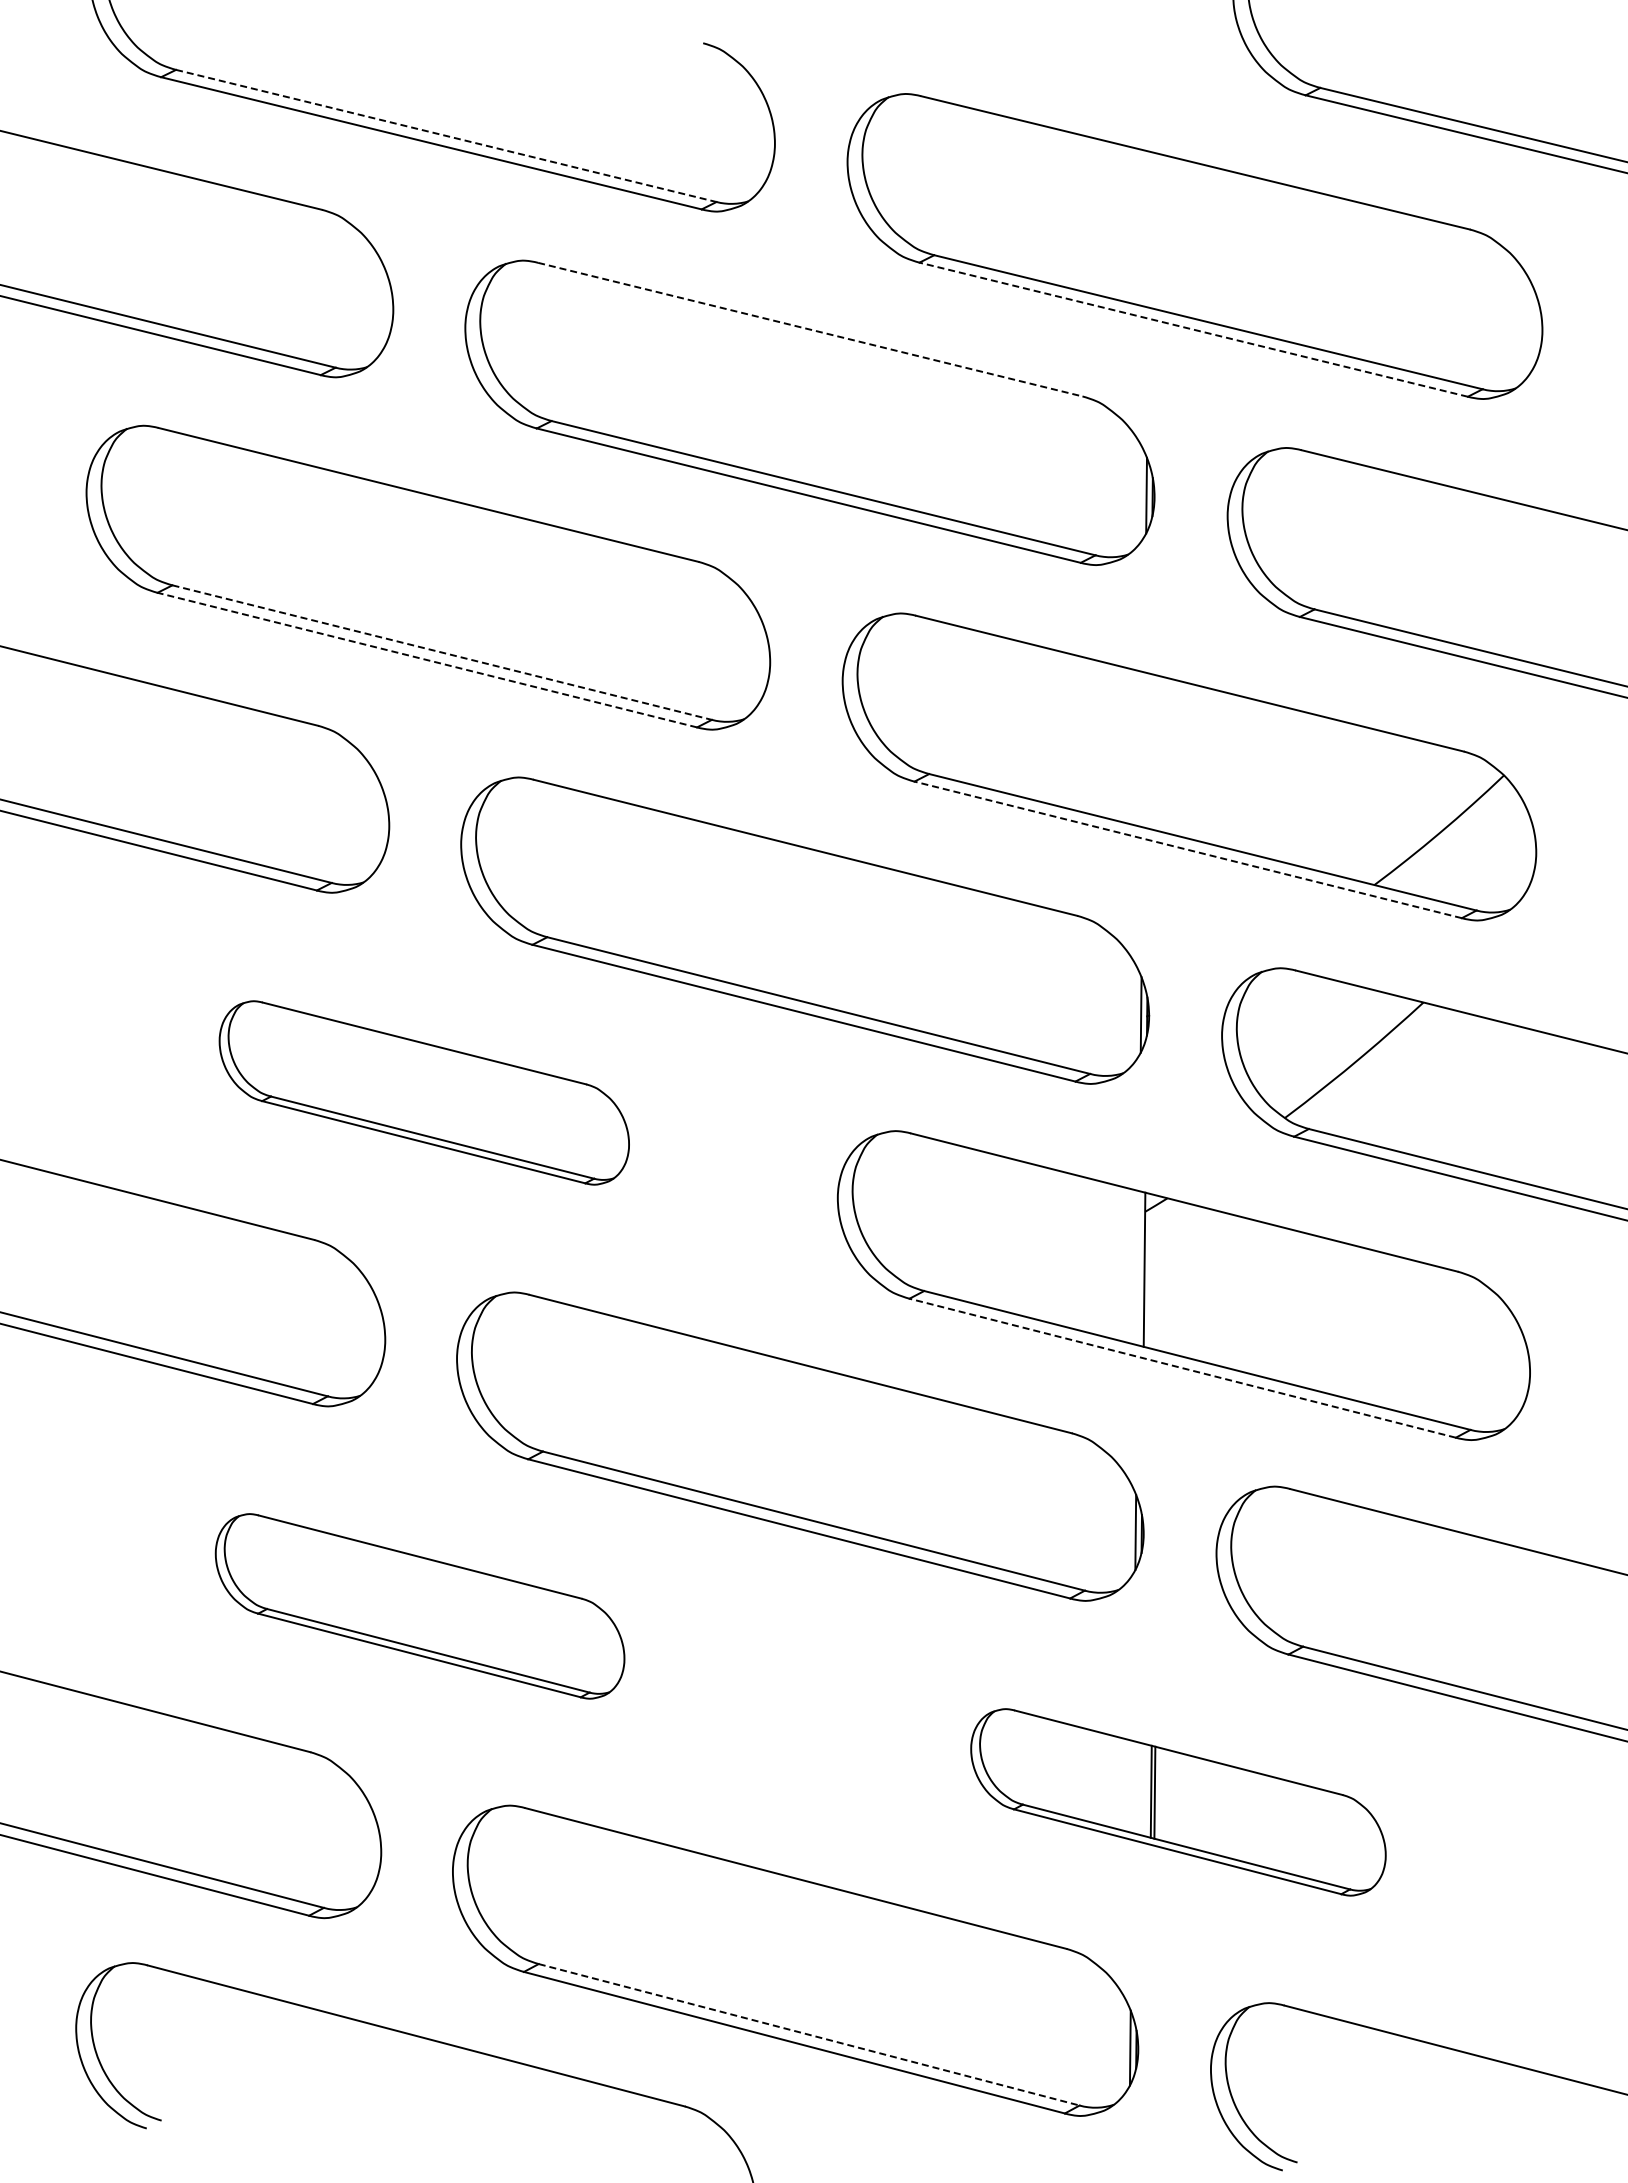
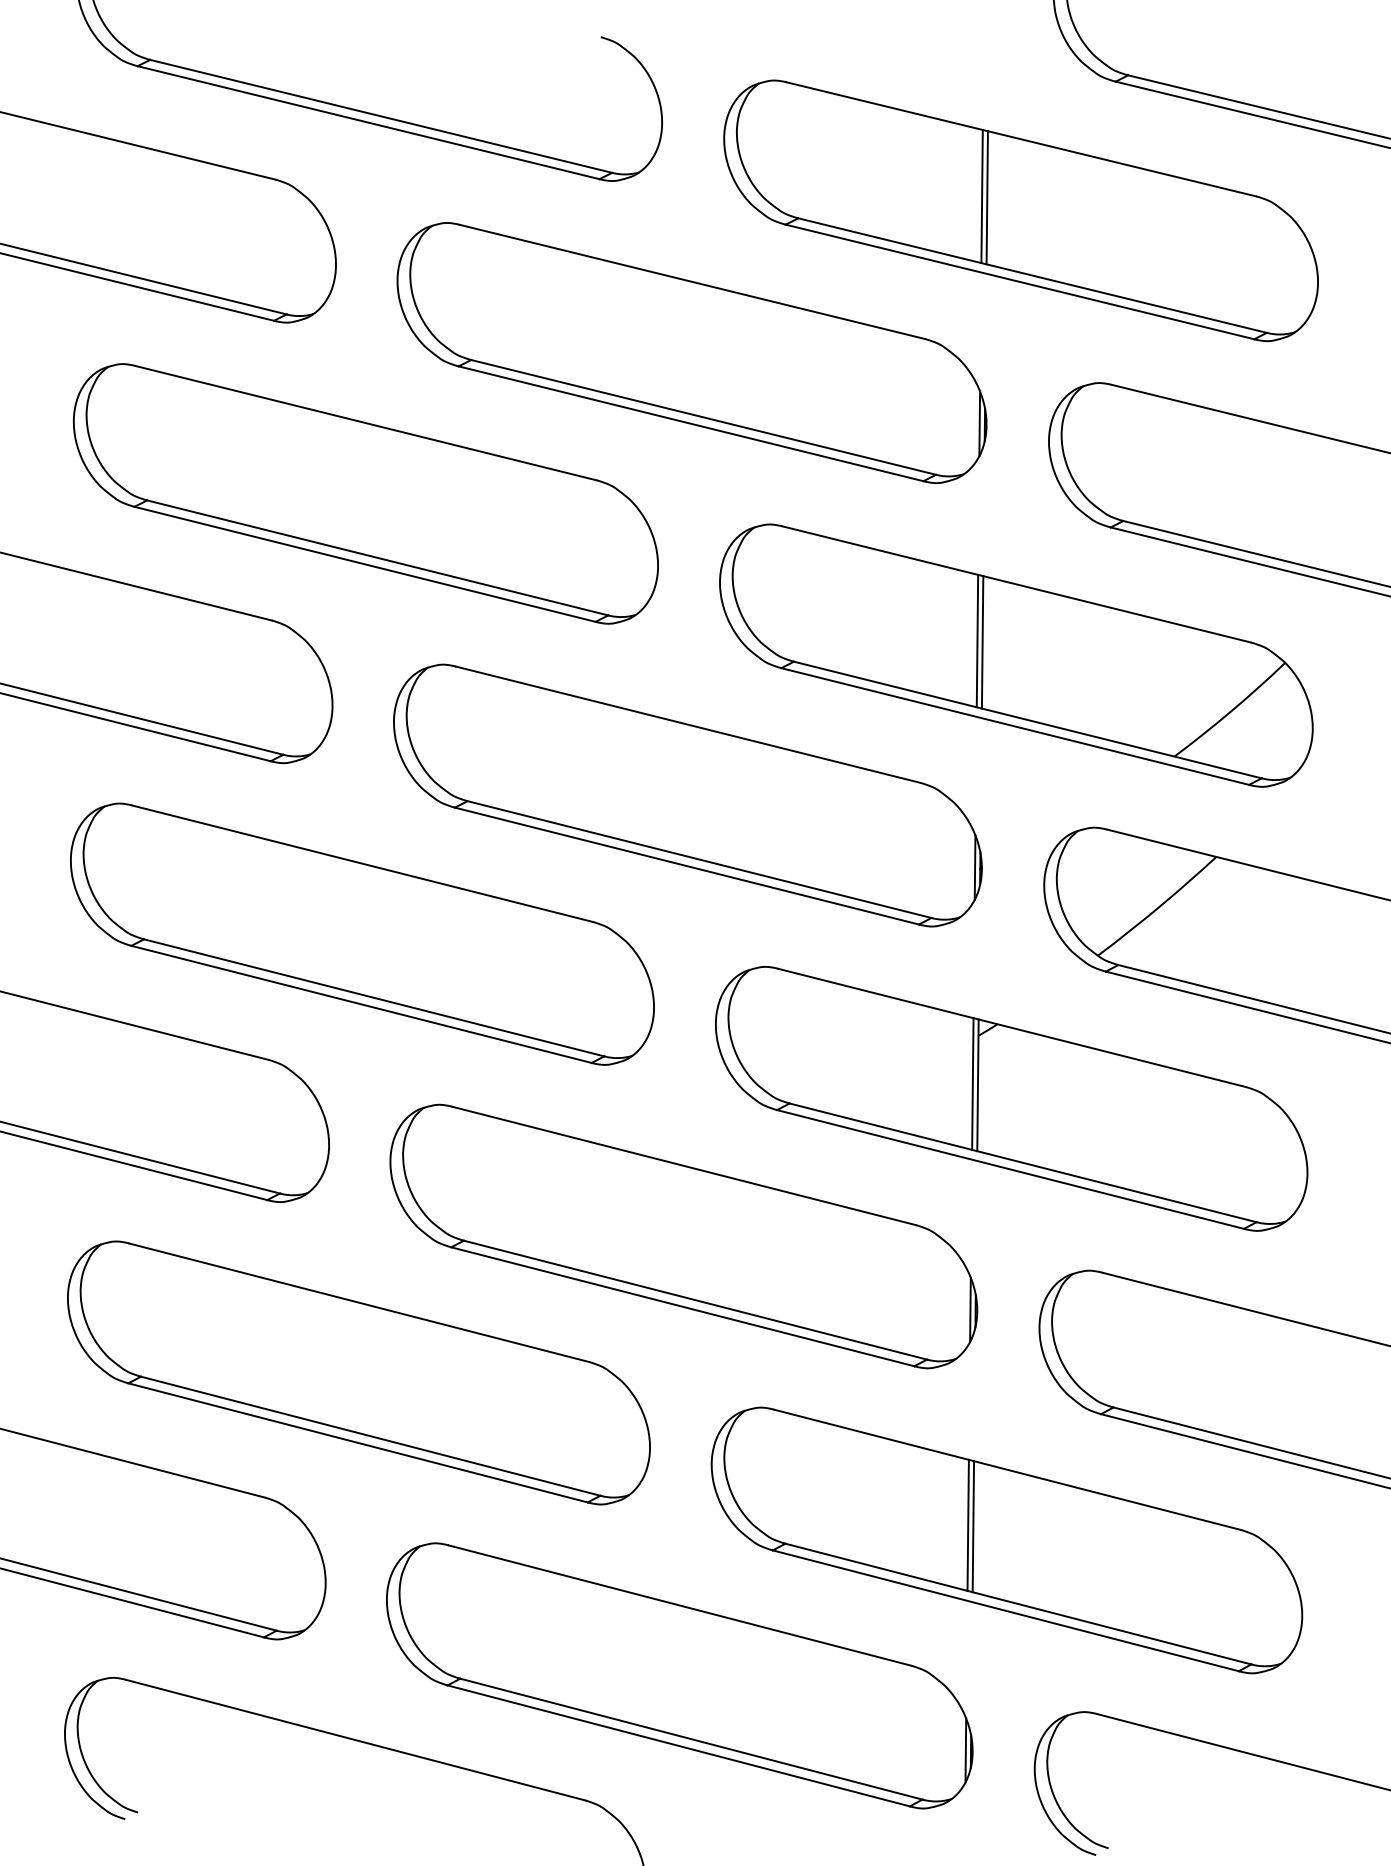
line: (446, 136) -> (381, 116), dashed -> solid
line: (1149, 229) -> (982, 196), added
line: (1155, 231) -> (987, 198), added
line: (810, 329) -> (692, 281), dashed -> solid
line: (1193, 329) -> (1019, 281), dashed -> solid
line: (442, 652) -> (378, 557), dashed -> solid
line: (426, 659) -> (364, 563), dashed -> solid
line: (1143, 749) -> (977, 640), added
line: (1149, 750) -> (982, 641), added
line: (1187, 849) -> (1014, 726), dashed -> solid
part: (424, 1092) -> (362, 933), size x1.67
line: (1138, 1268) -> (972, 1084), added
line: (1182, 1368) -> (1010, 1169), dashed -> solid
part: (419, 1606) -> (358, 1373), size x1.67
part: (1178, 1802) -> (1007, 1540), size x1.67
line: (809, 2034) -> (691, 1738), dashed -> solid

